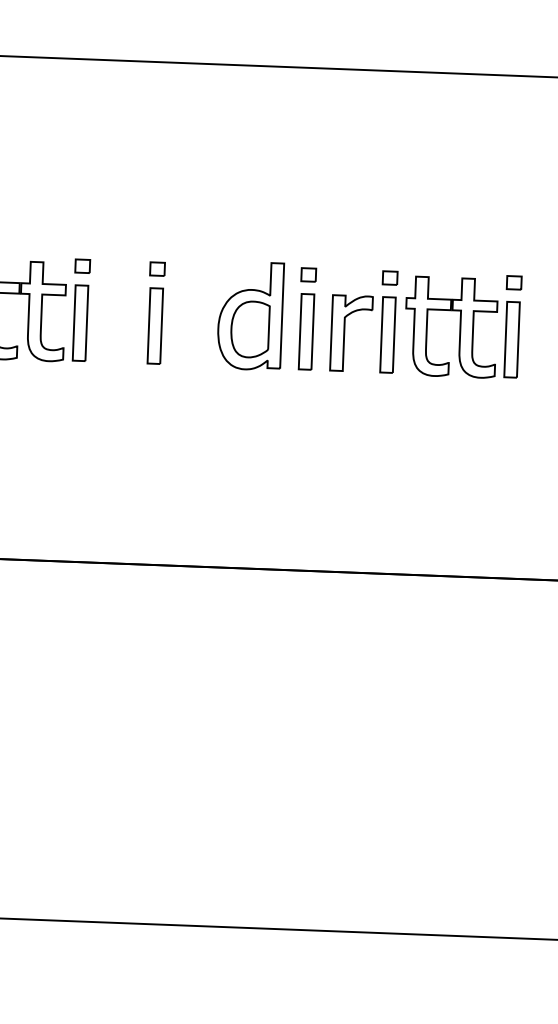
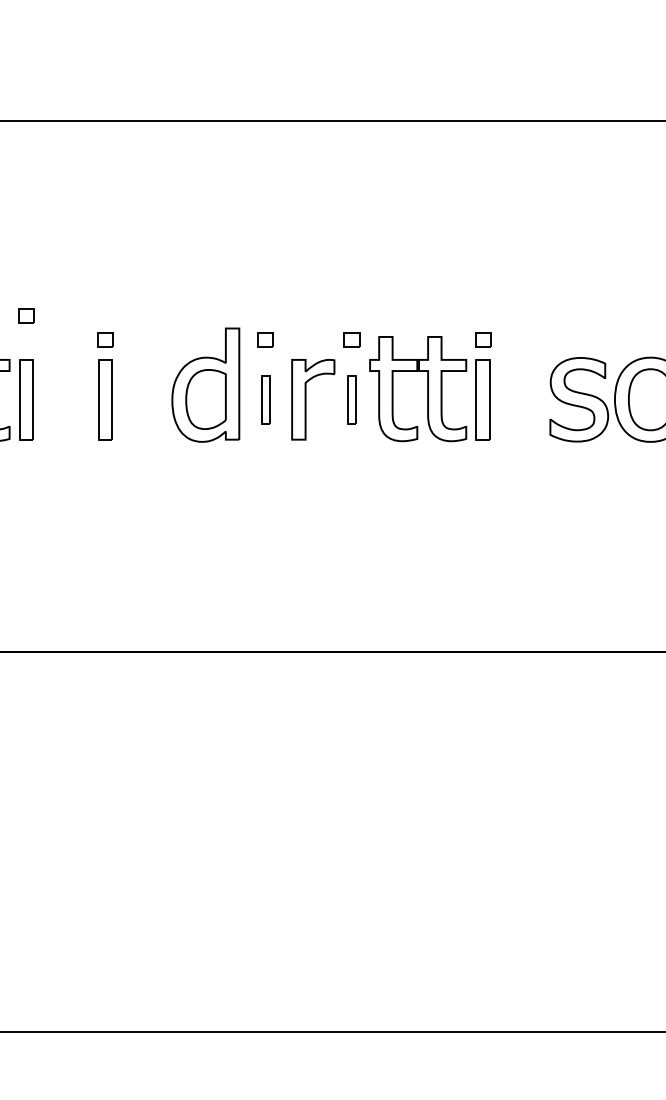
part: (82, 266) -> (26, 315), moved
part: (306, 331) -> (265, 399), size x0.6
part: (387, 334) -> (351, 399), size x0.6

